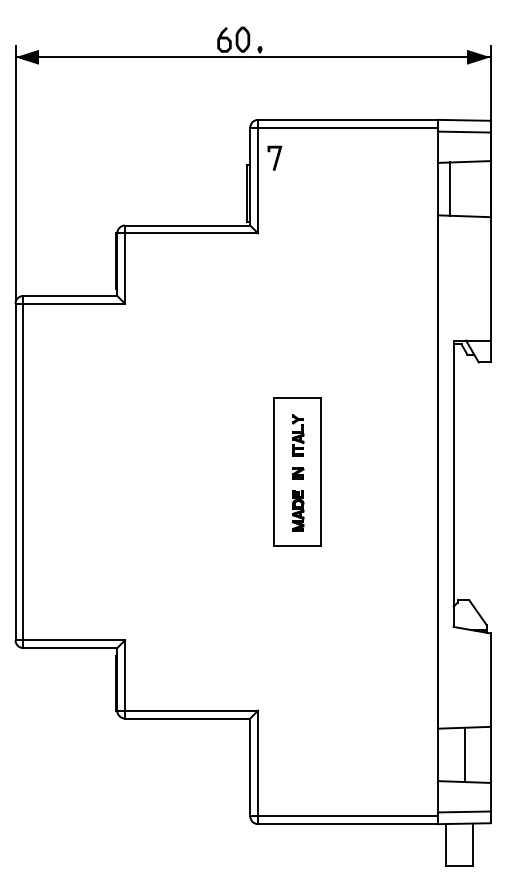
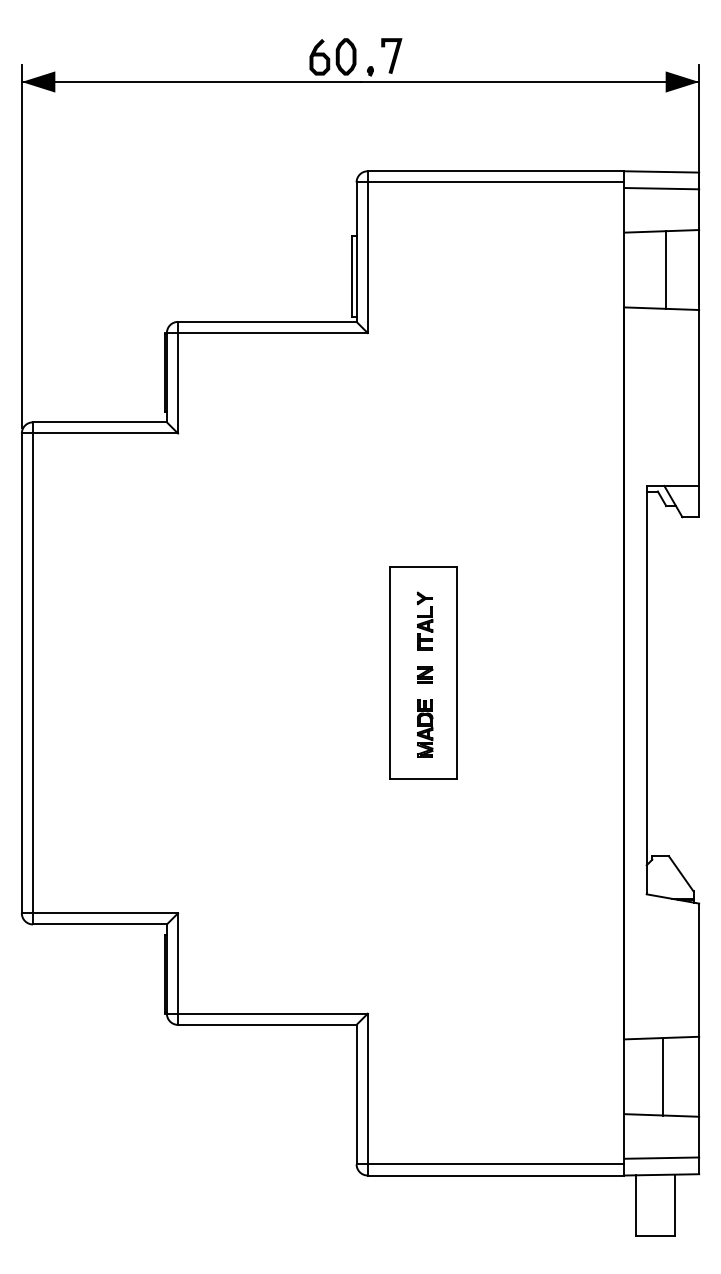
line: (276, 157) -> (393, 55), moved
line: (450, 188) -> (665, 269), moved

